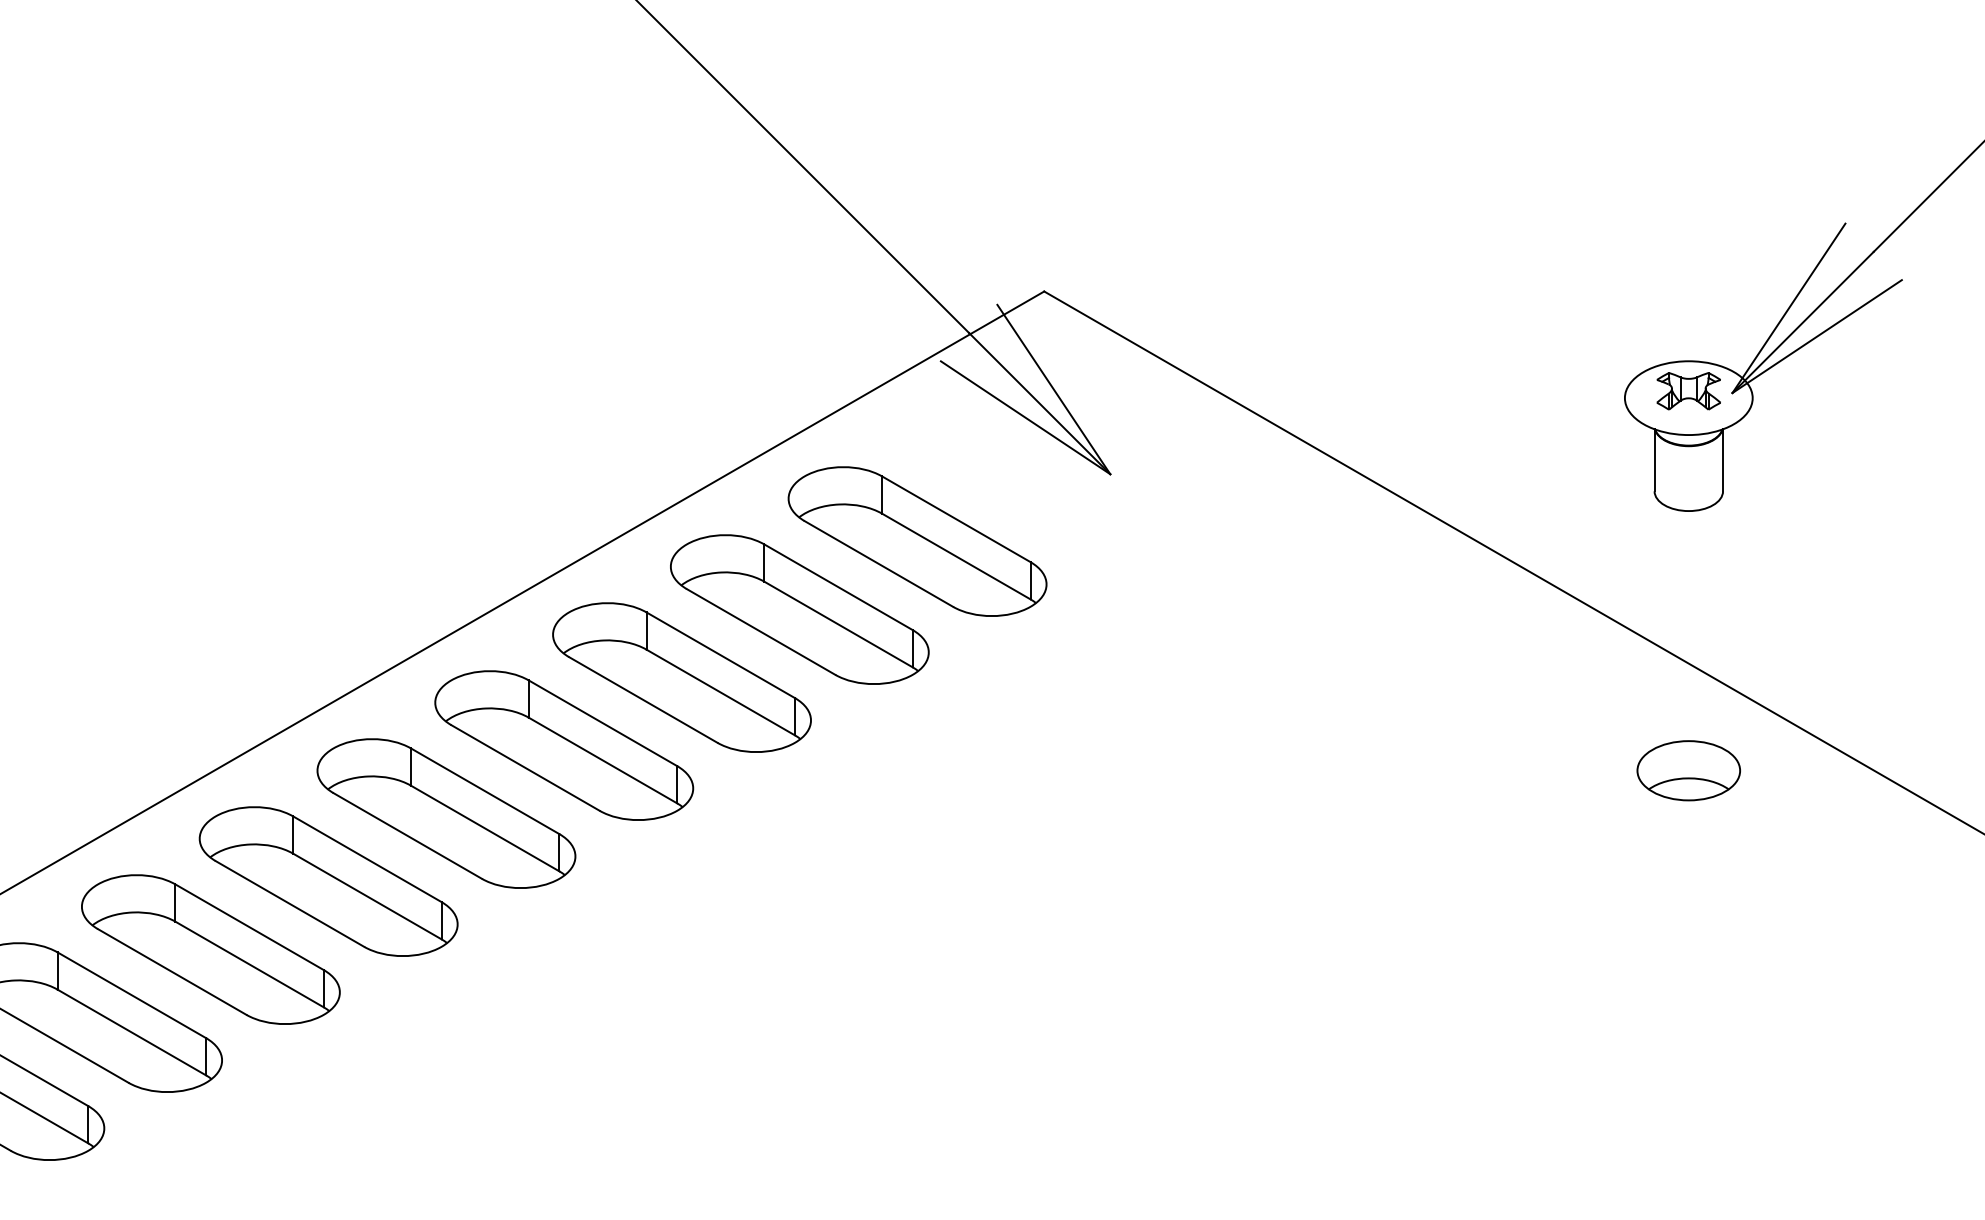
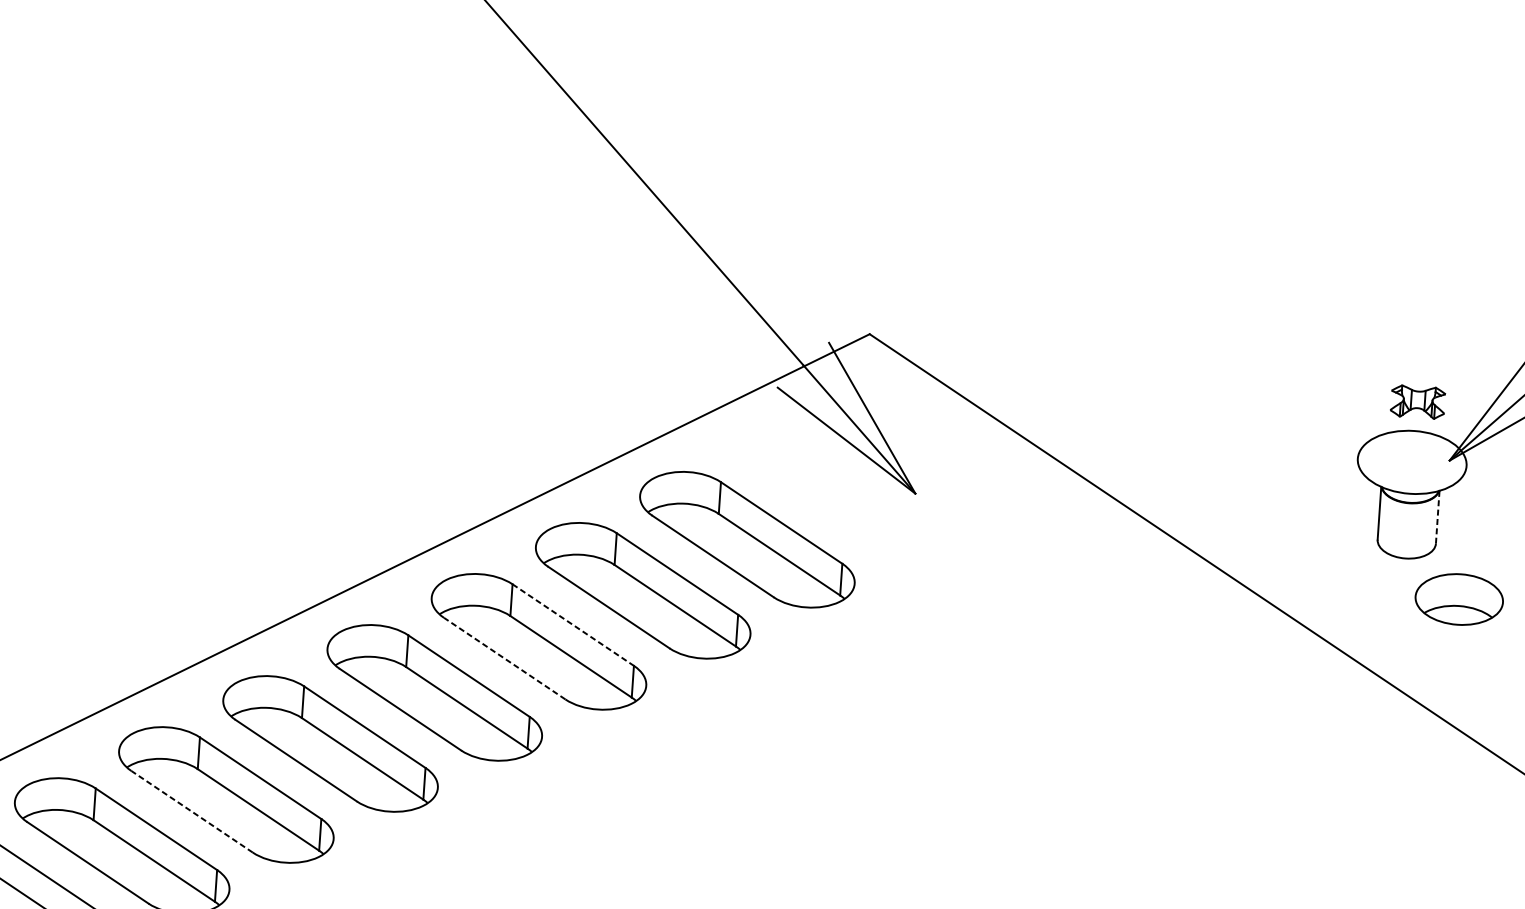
part: (1688, 391) -> (1417, 402), moved
line: (1723, 459) -> (1438, 516), solid -> dashed
line: (720, 655) -> (573, 625), solid -> dashed
line: (643, 699) -> (504, 658), solid -> dashed
part: (1688, 770) -> (1459, 599), moved
line: (289, 903) -> (191, 811), solid -> dashed

